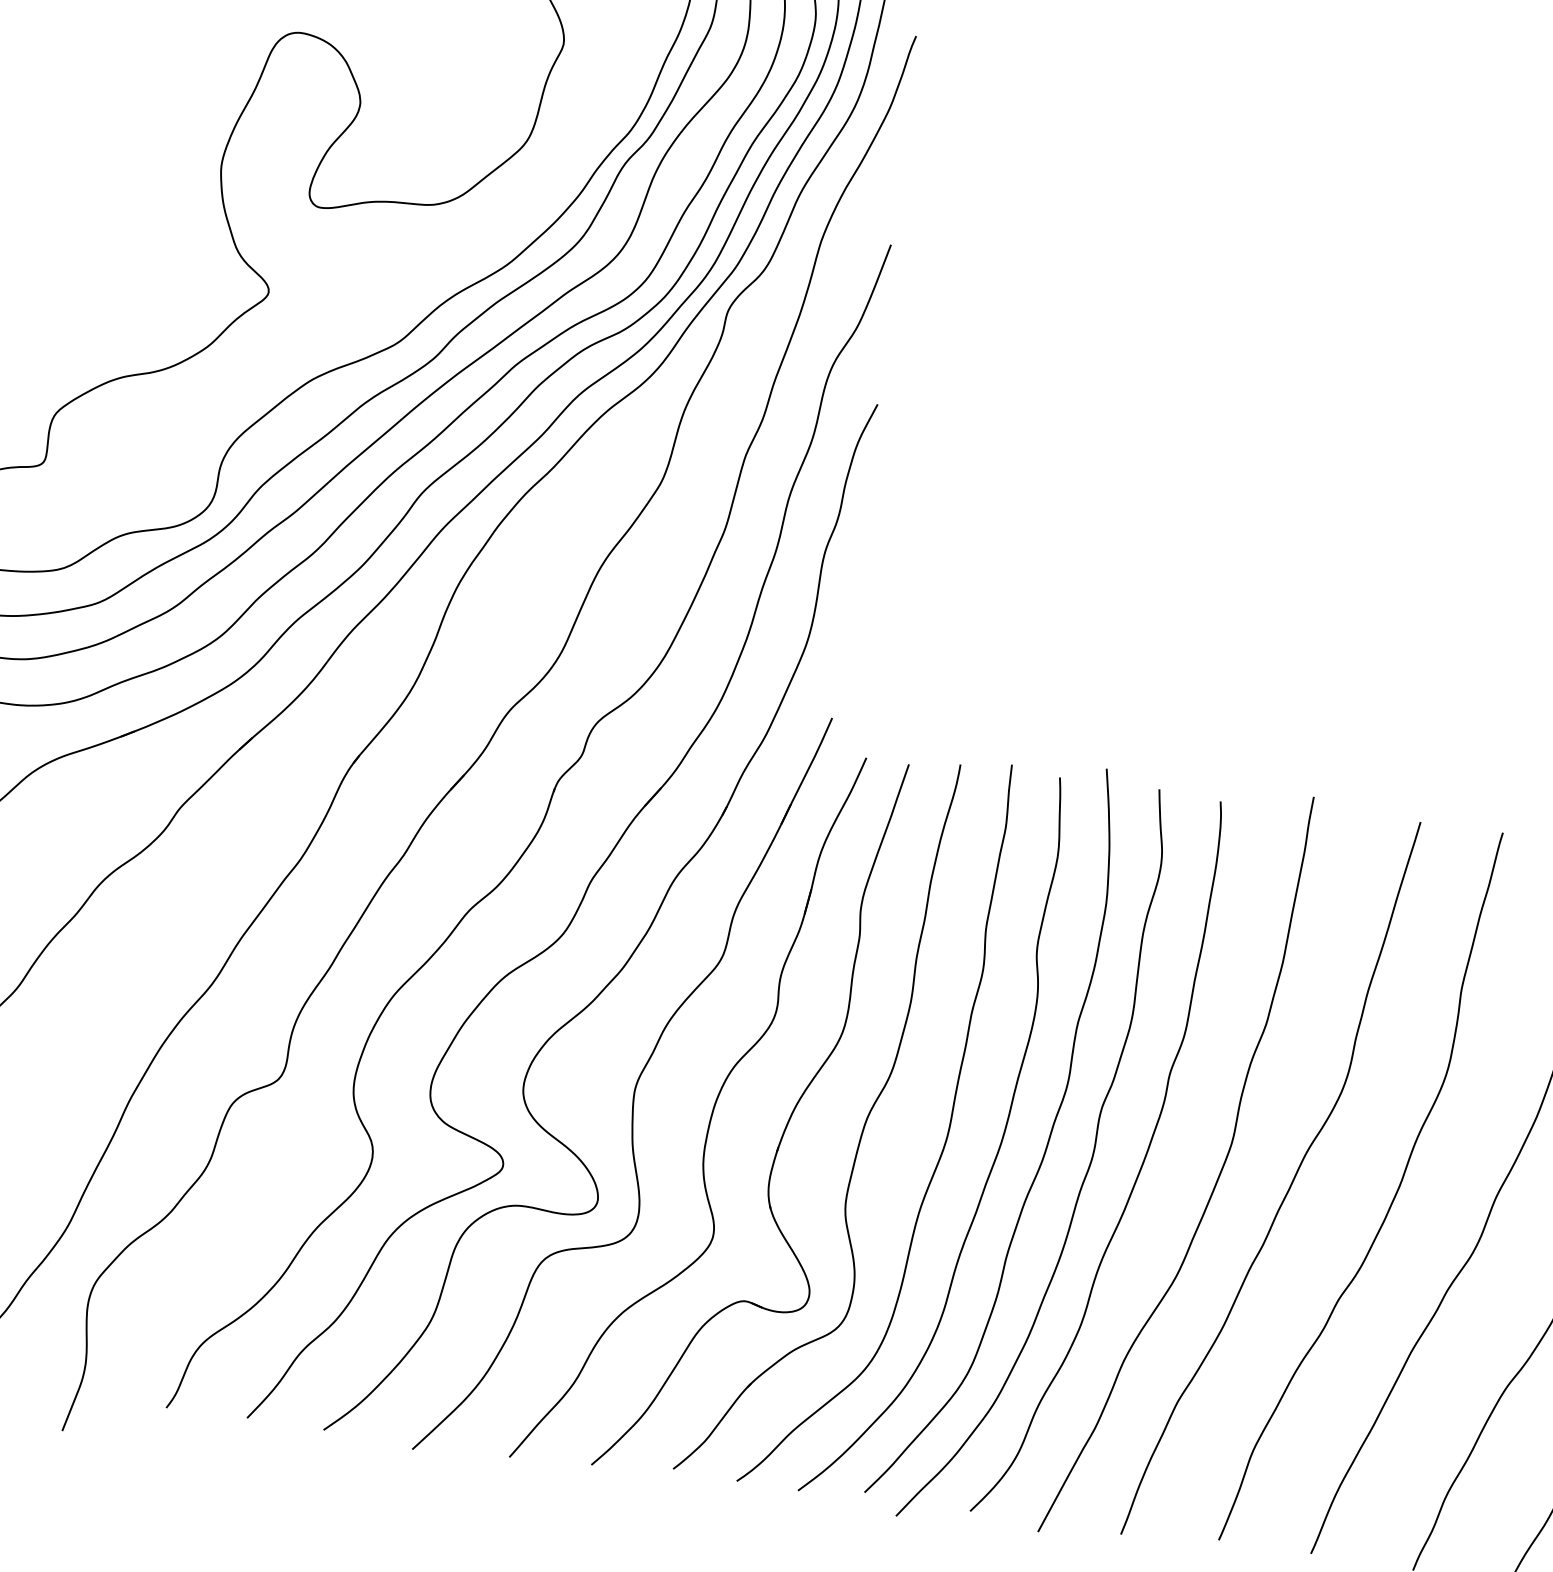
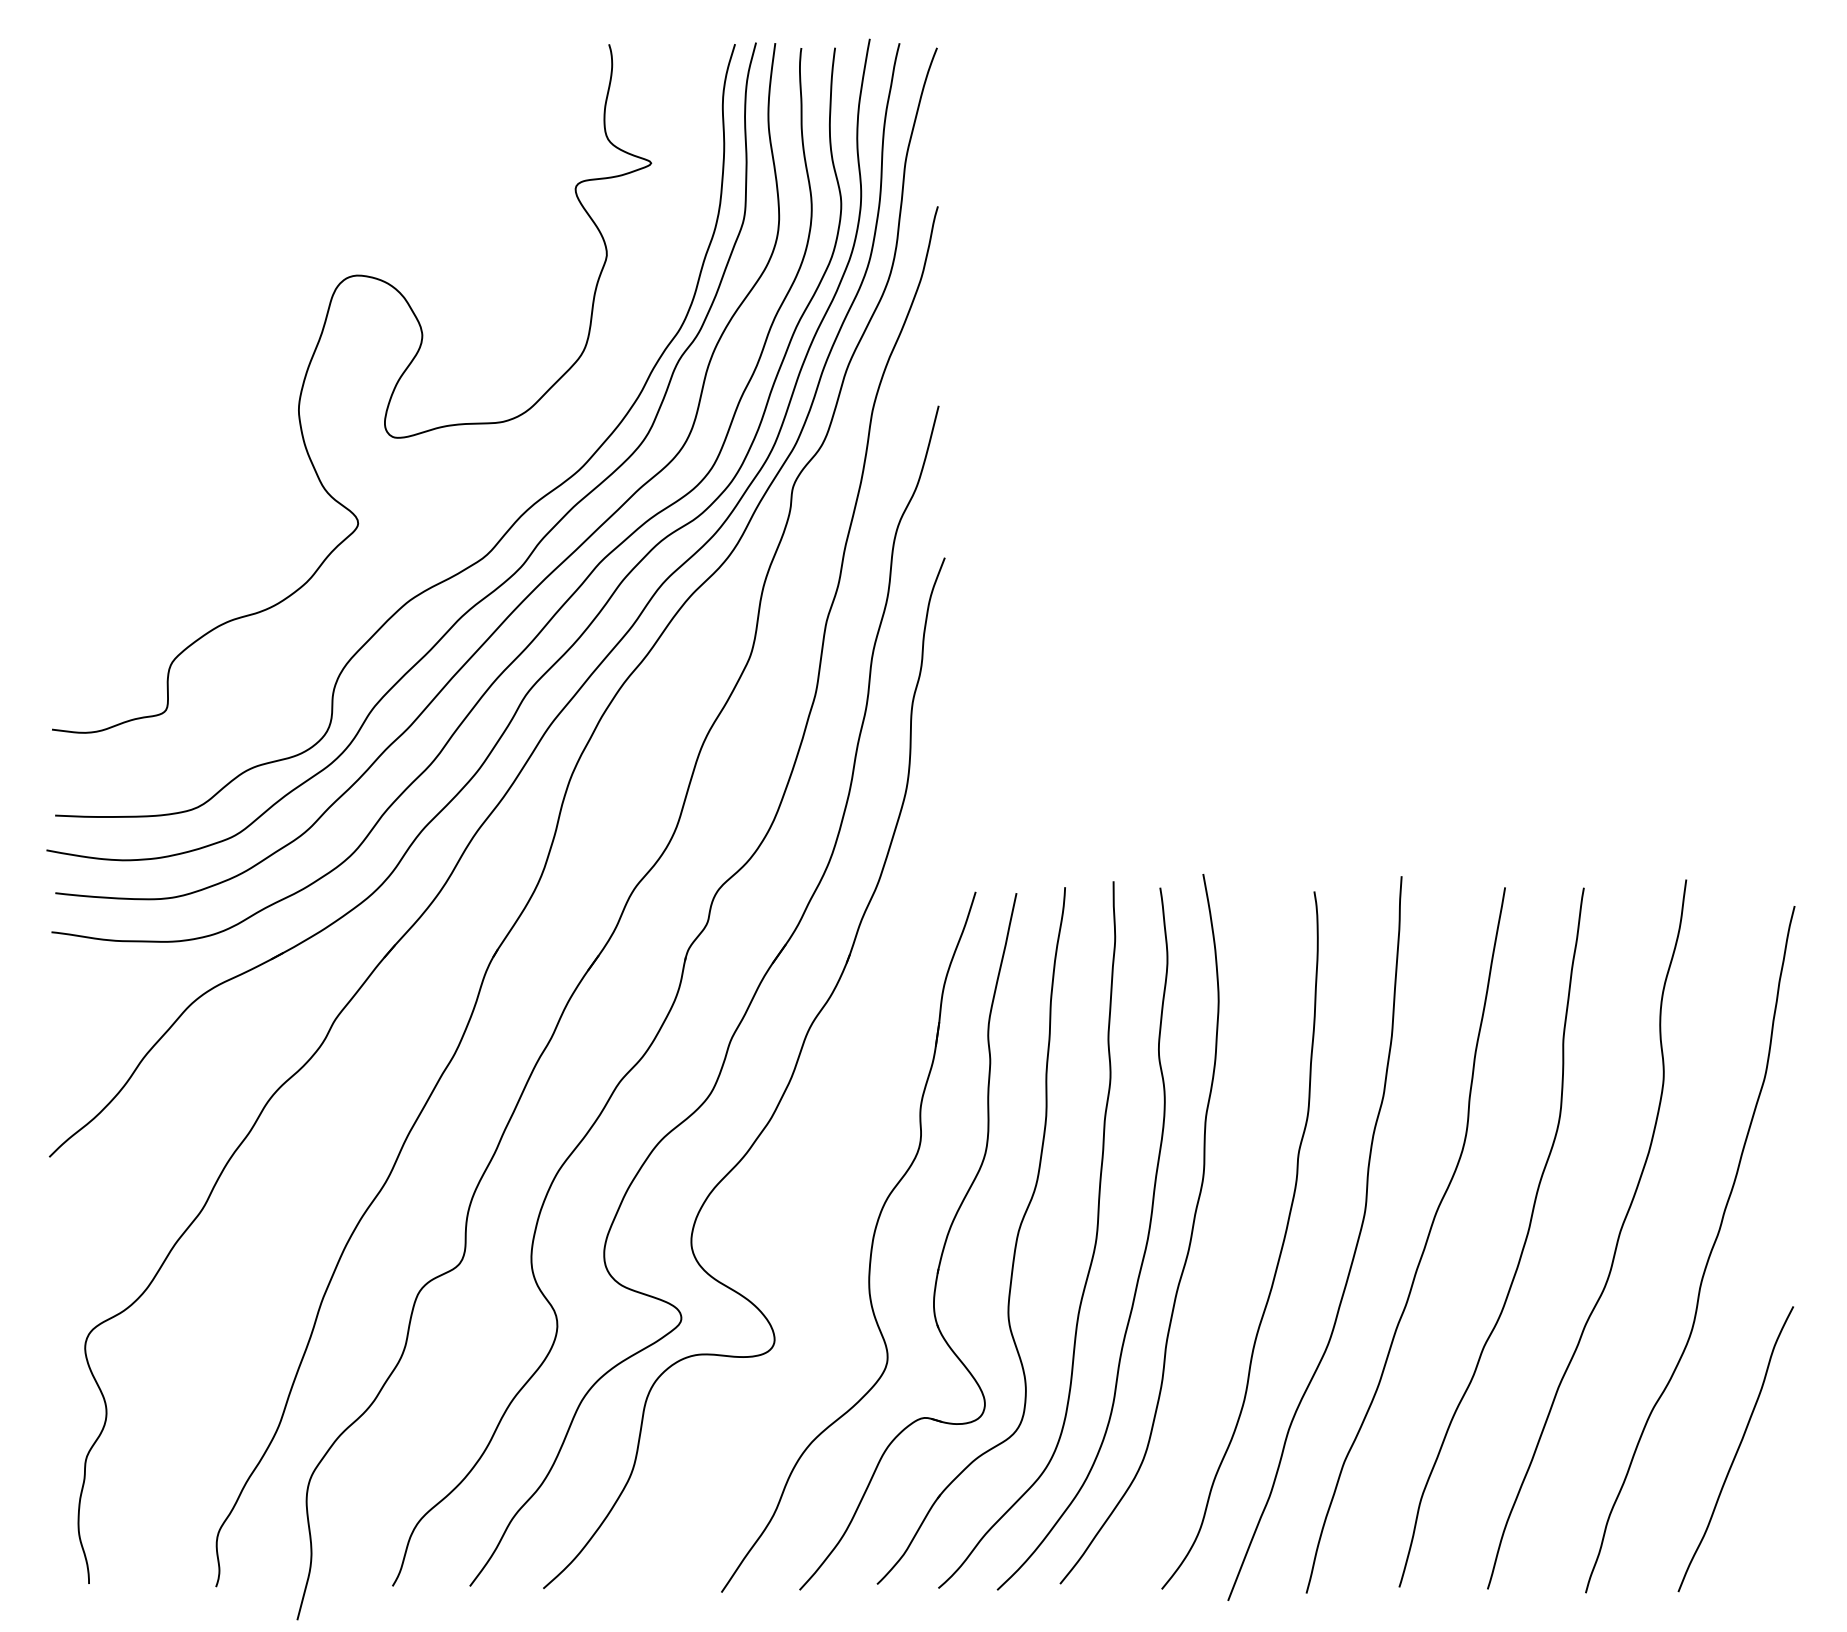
part: (633, 1089) -> (795, 1231), removed
curve: (1085, 1174) -> (1230, 1258), removed

